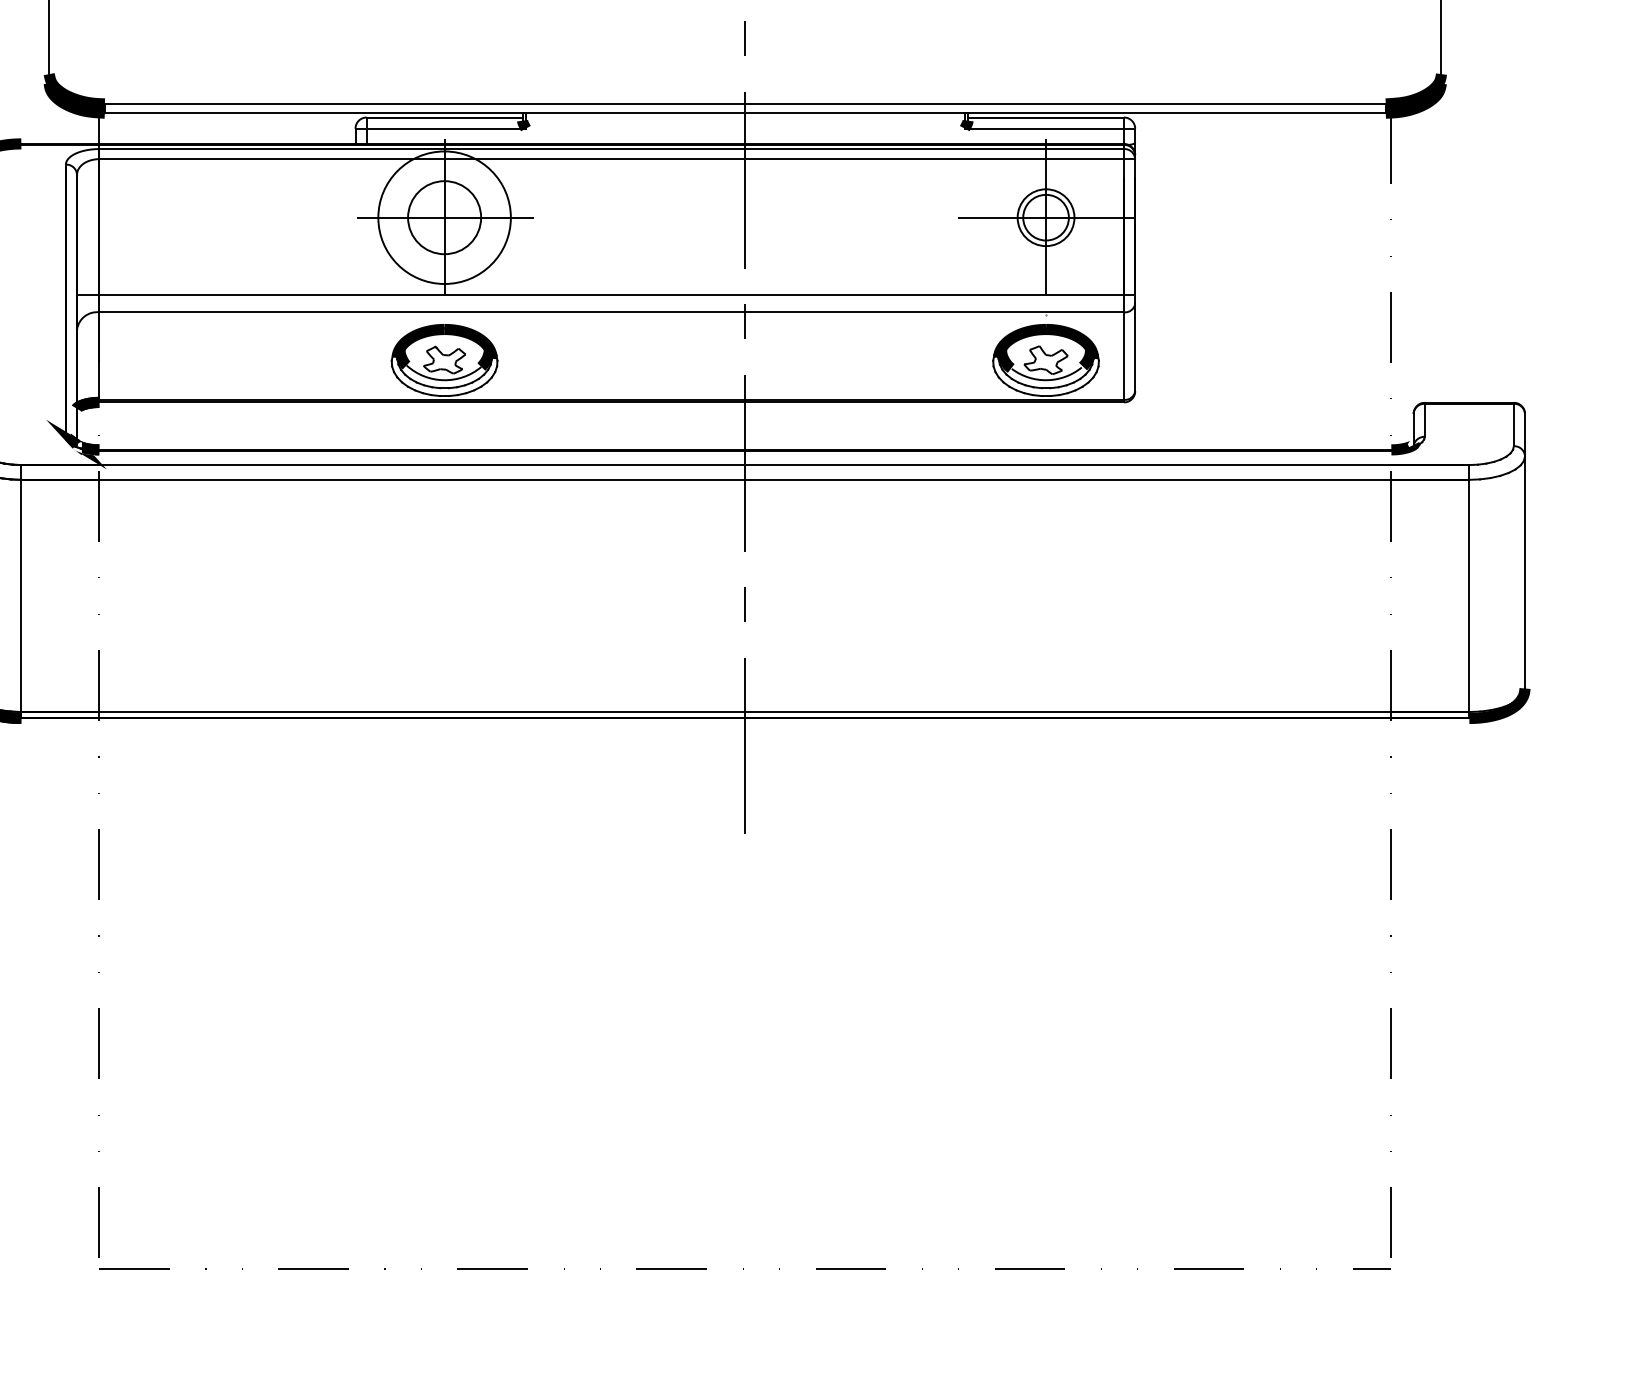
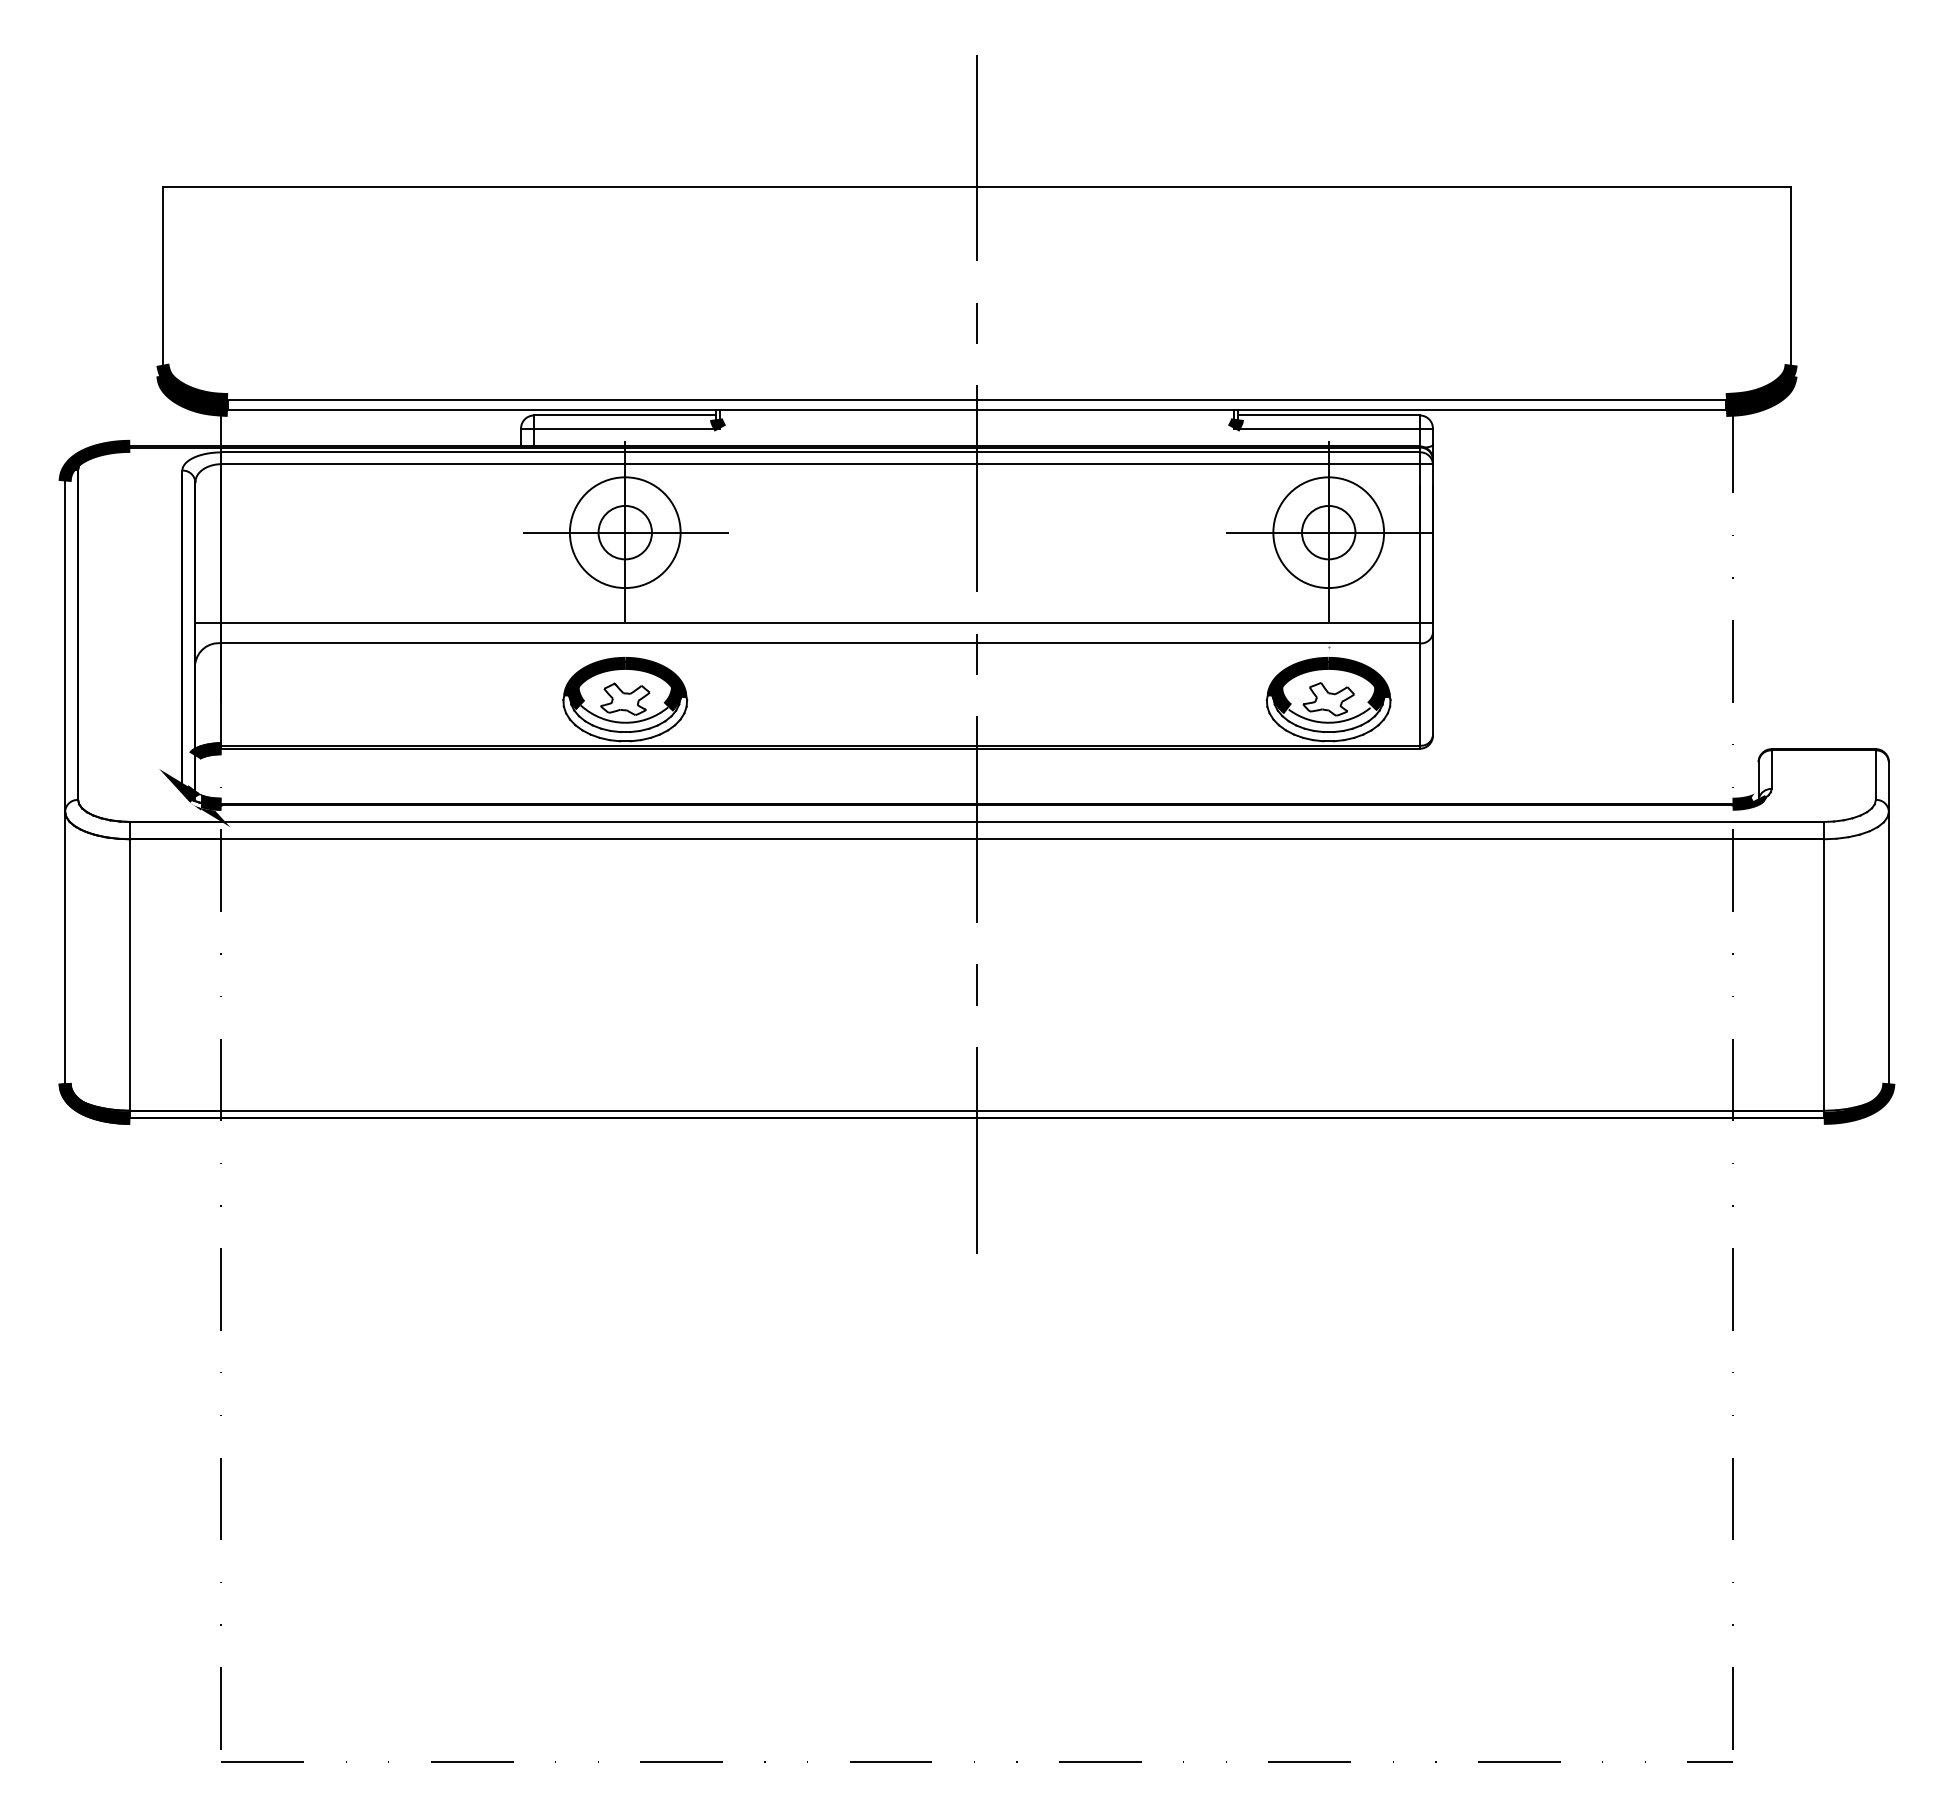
circle: (443, 217) -> (624, 532), size x0.62
circle: (443, 217) -> (624, 532), size x0.71
circle: (1045, 217) -> (1328, 532), size x1.67

